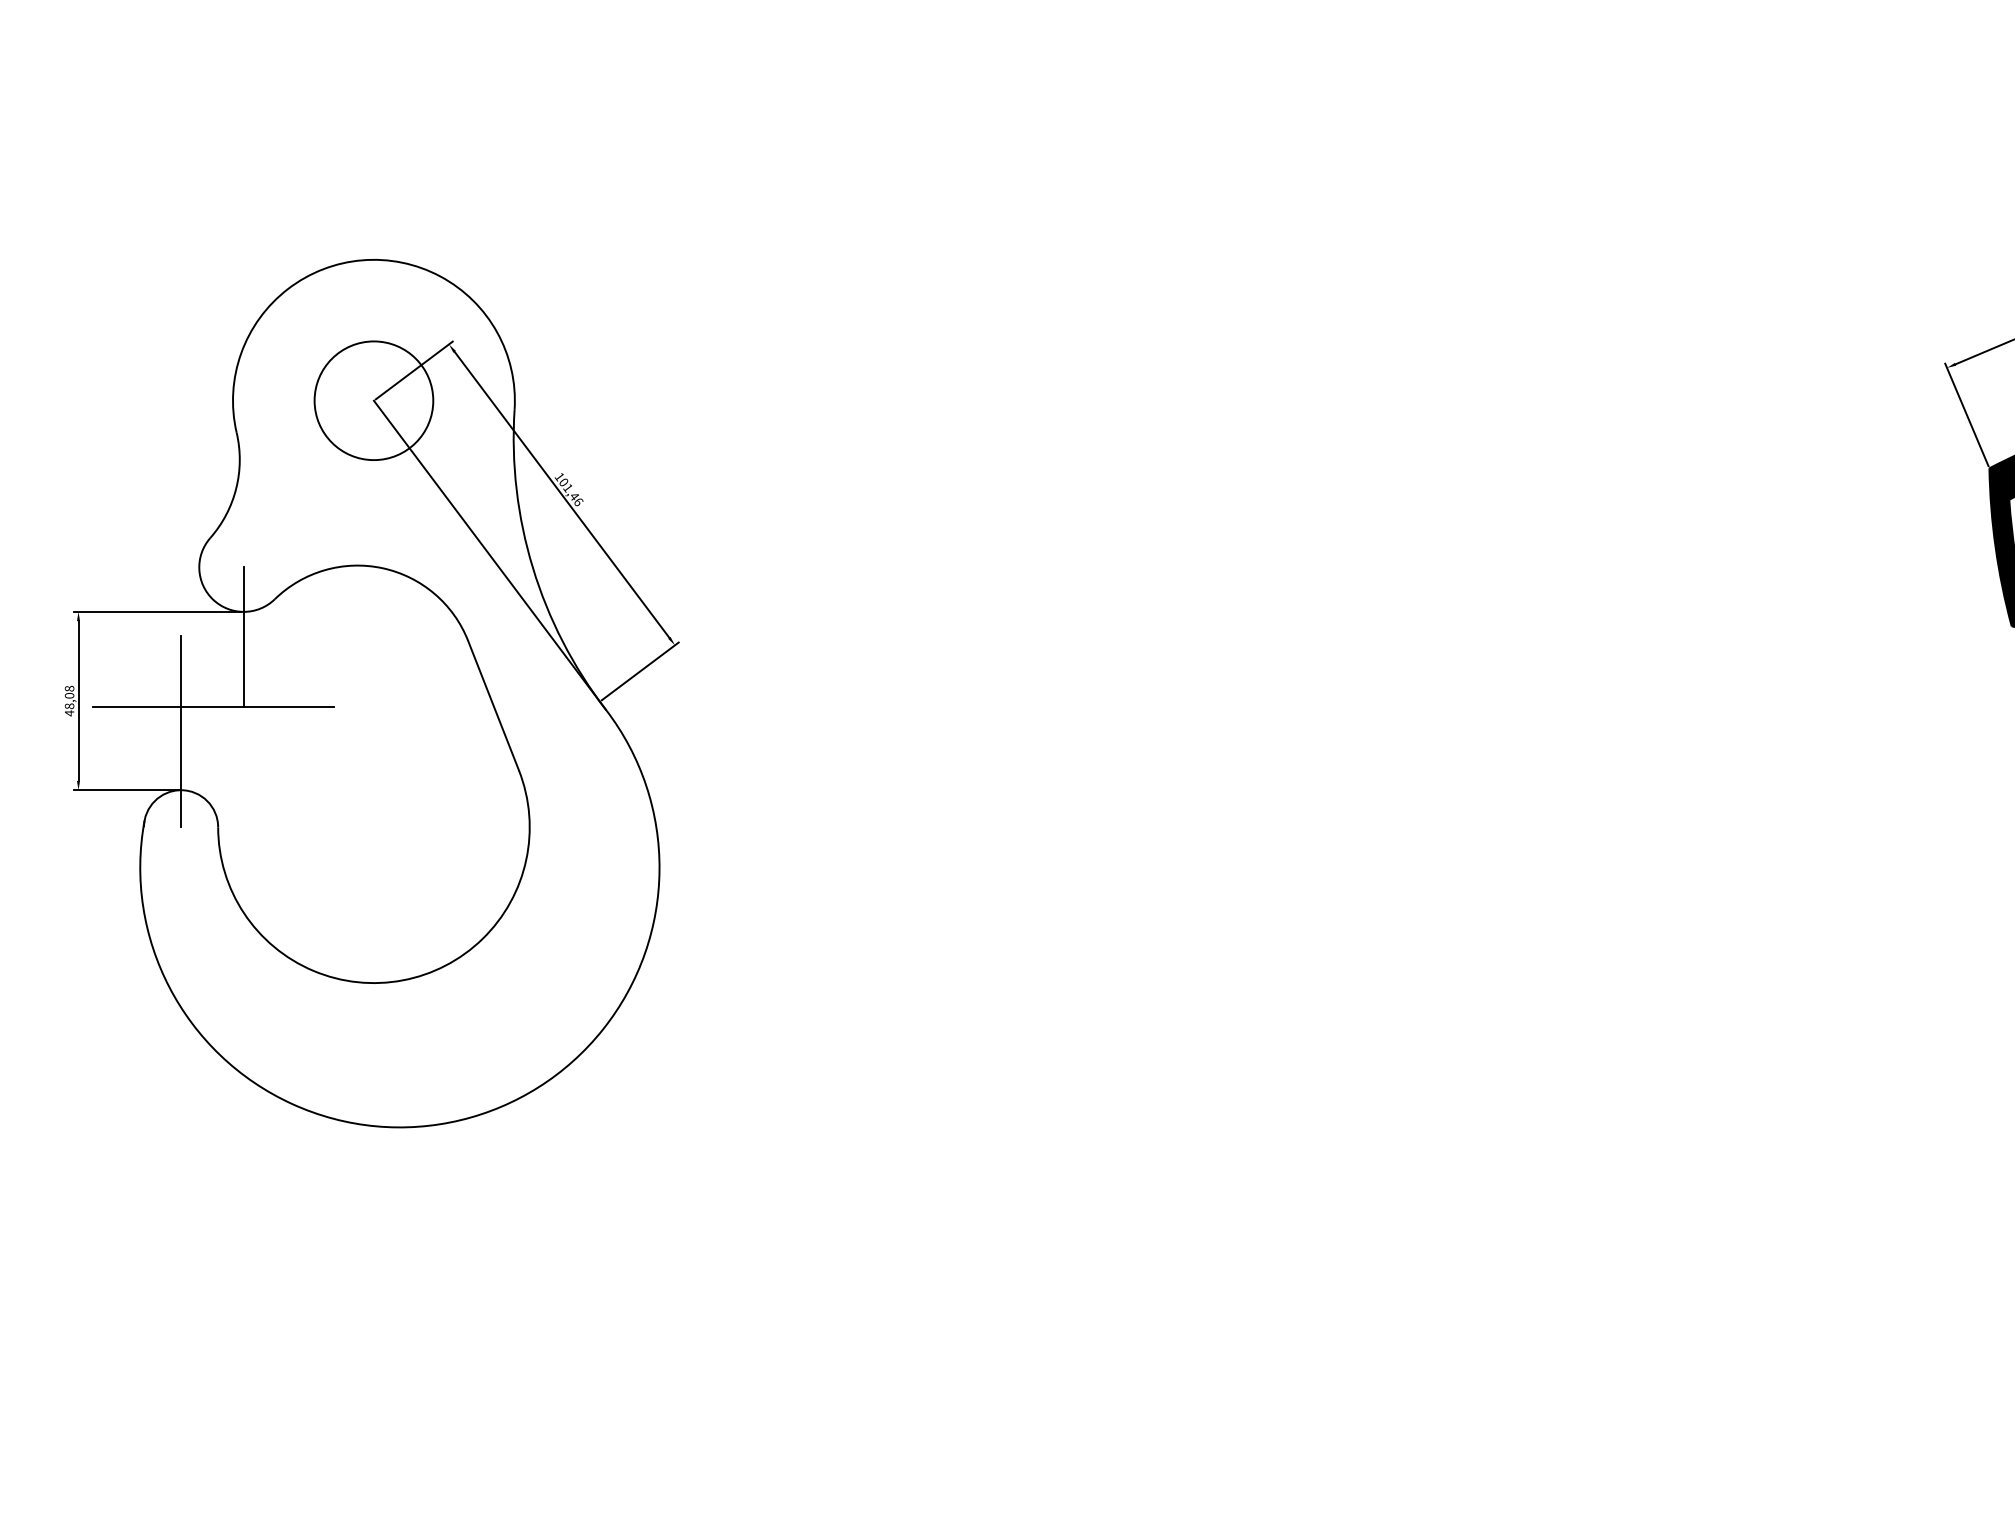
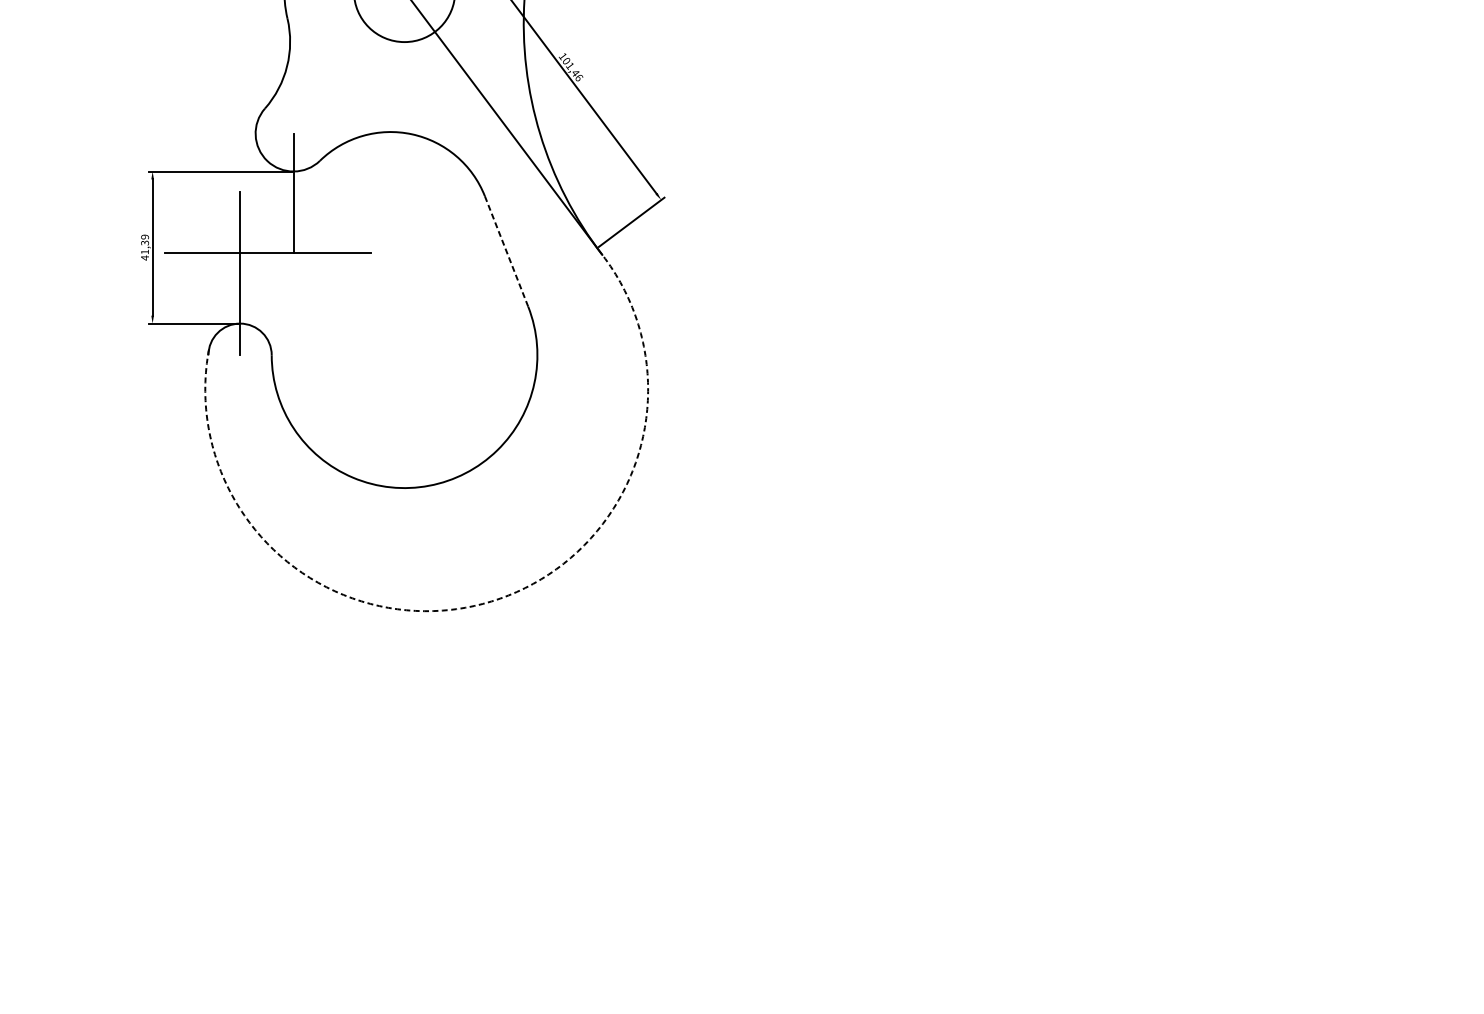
text: (69, 697) -> (144, 244), 48,08 -> 41,39
line: (493, 705) -> (506, 251), solid -> dashed
arc: (460, 1120) -> (478, 605), solid -> dashed

